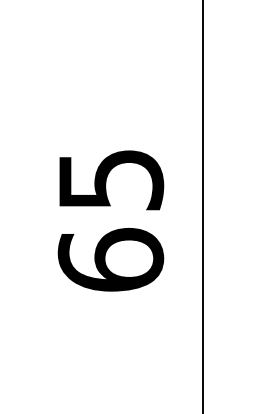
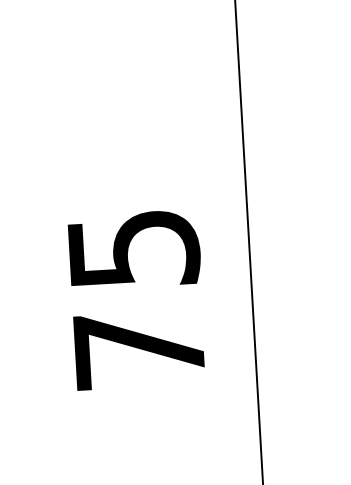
text: (110, 259) -> (138, 348), 65 -> 75

